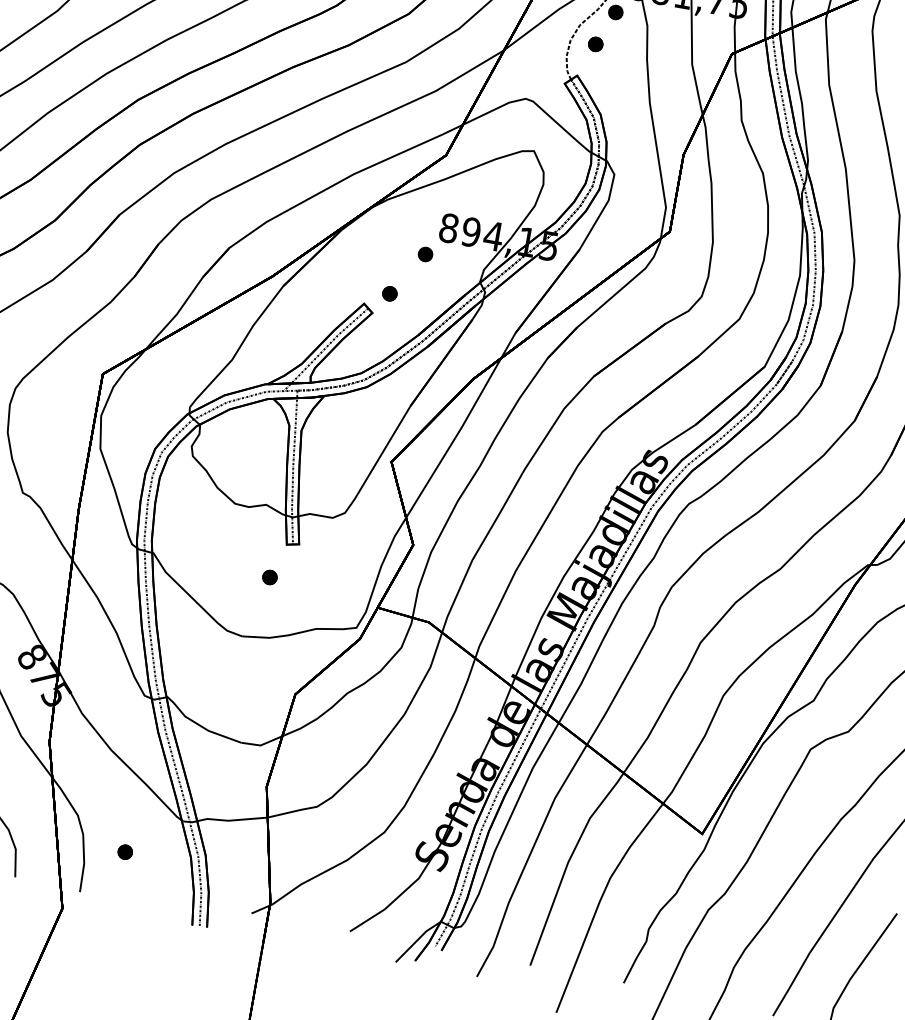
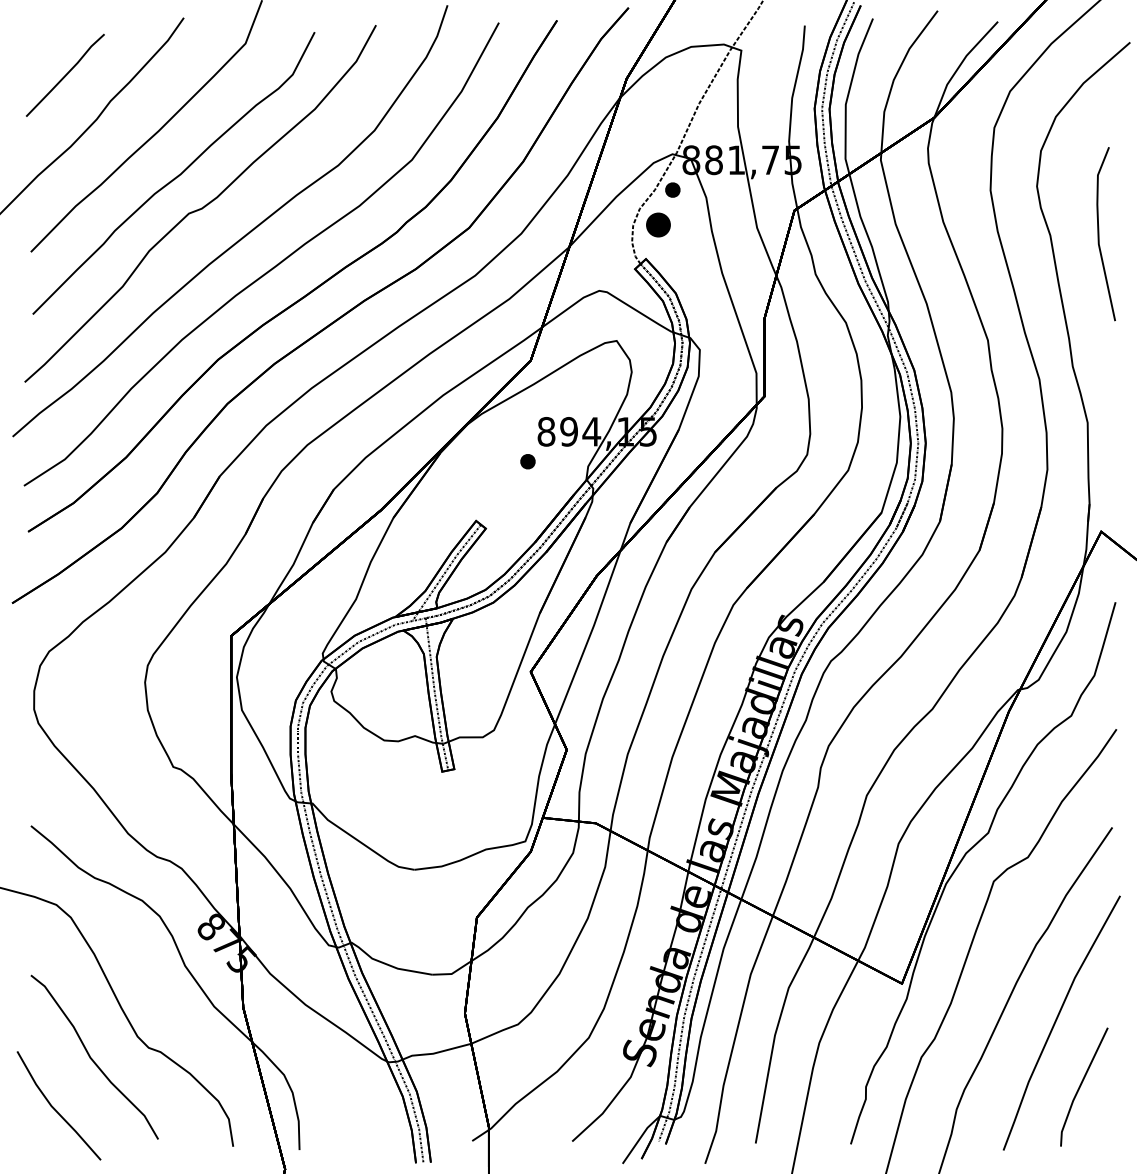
part: (595, 43) -> (658, 224), size x1.6
part: (389, 293) -> (499, 506), removed
part: (270, 577) -> (431, 806), removed
part: (124, 851) -> (336, 1102), removed

